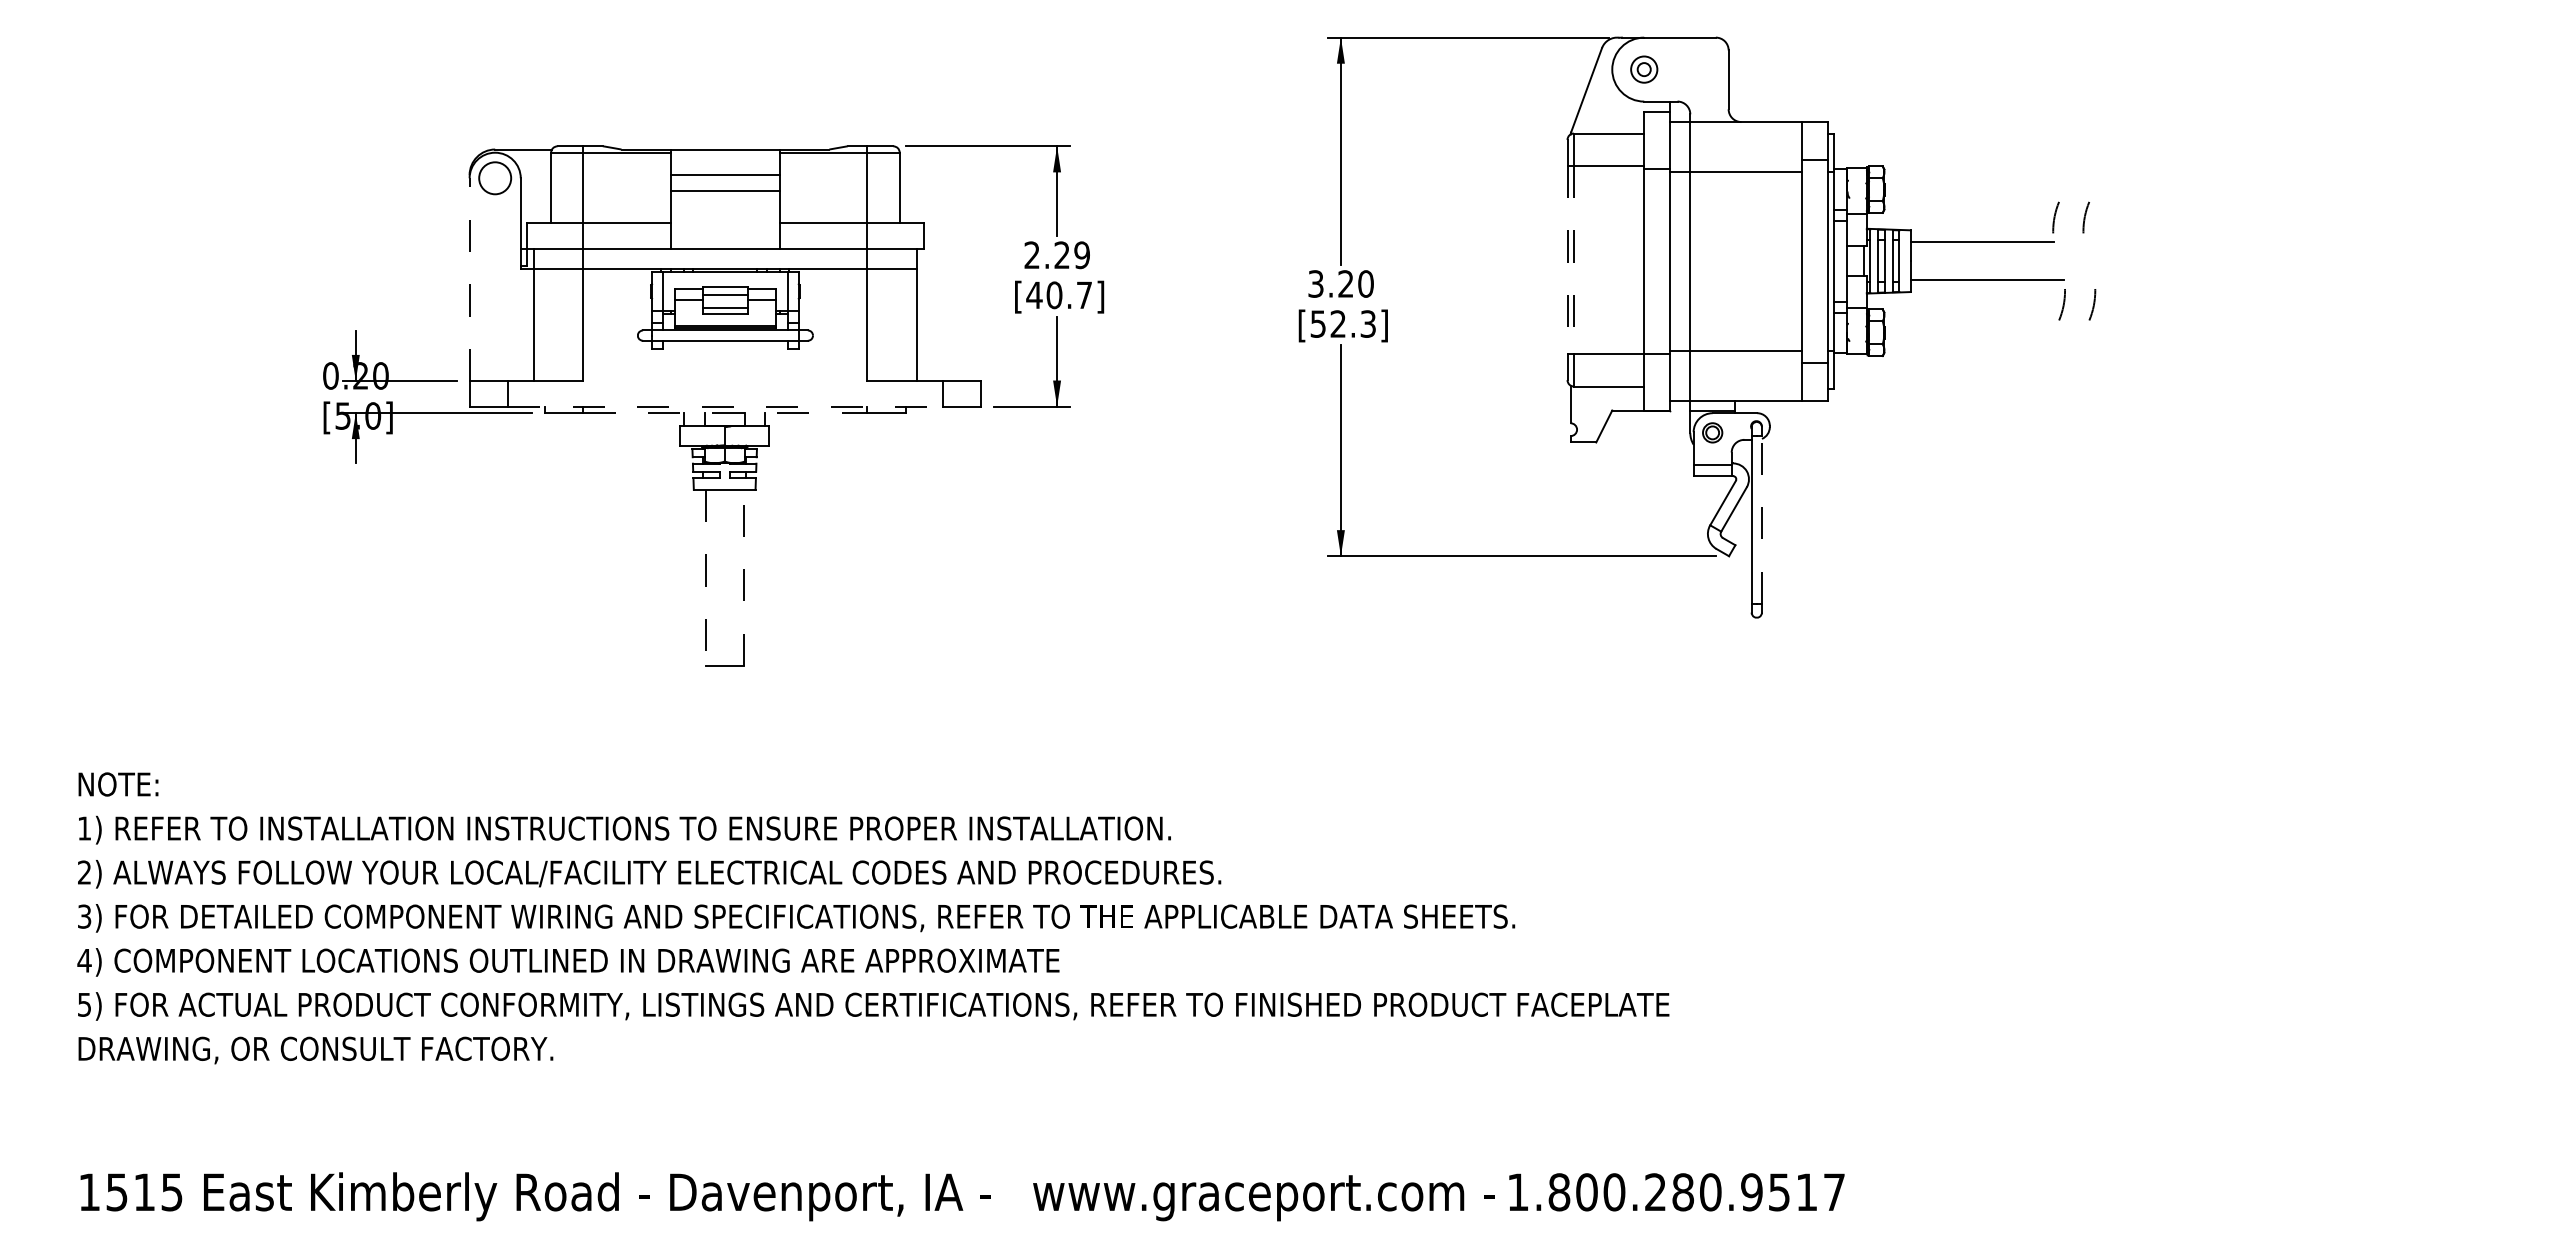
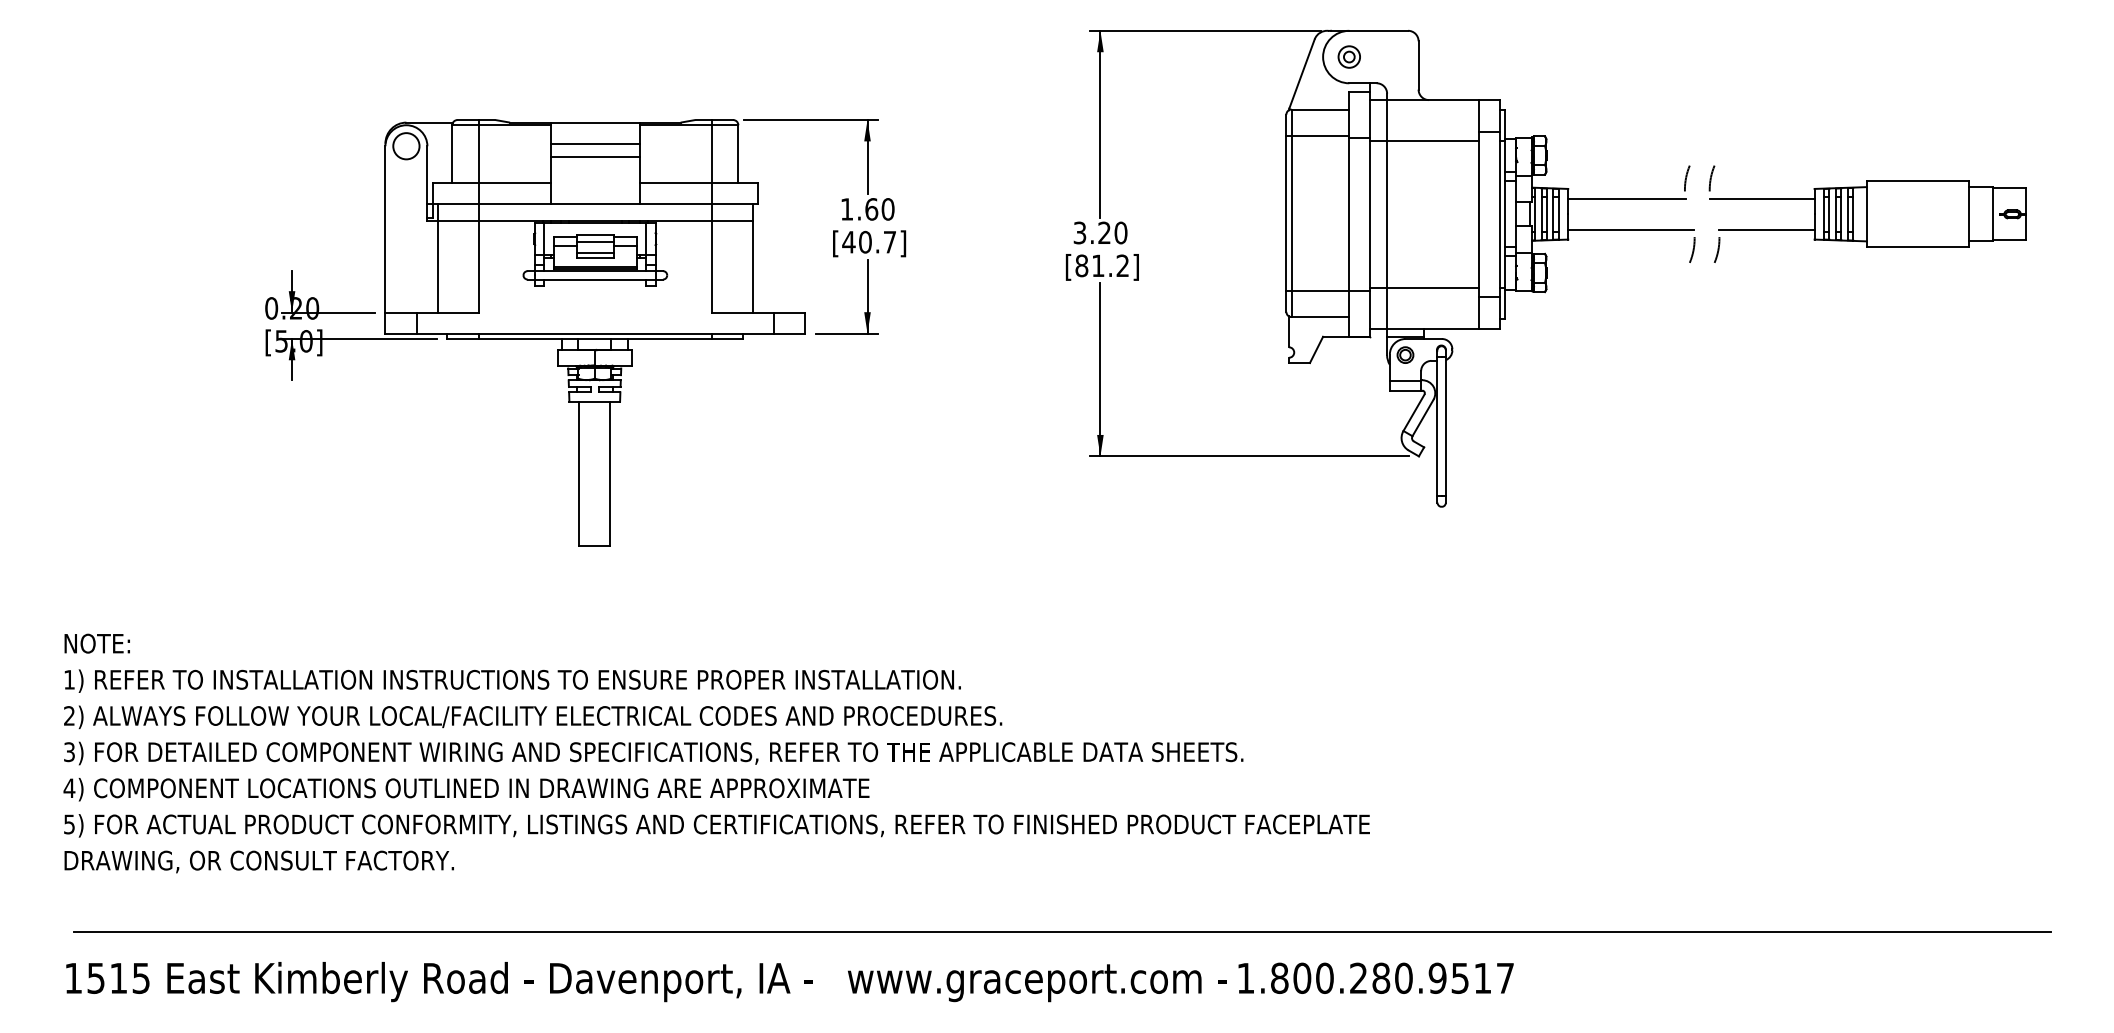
text: (1057, 255) -> (867, 209), 2.29 -> 1.60
line: (1567, 260) -> (1286, 213), dashed -> solid
line: (1573, 260) -> (1291, 213), dashed -> solid
part: (2276, 261) -> (1868, 214), added
line: (469, 279) -> (385, 229), dashed -> solid
text: (1342, 323) -> (1101, 265), [52.3] -> [81.2]
line: (725, 406) -> (595, 333), dashed -> solid
line: (725, 413) -> (595, 339), dashed -> solid
line: (1761, 519) -> (1445, 426), dashed -> solid
line: (705, 577) -> (579, 473), dashed -> solid
line: (743, 577) -> (610, 473), dashed -> solid
line: (1294, 1136) -> (1062, 932), added

